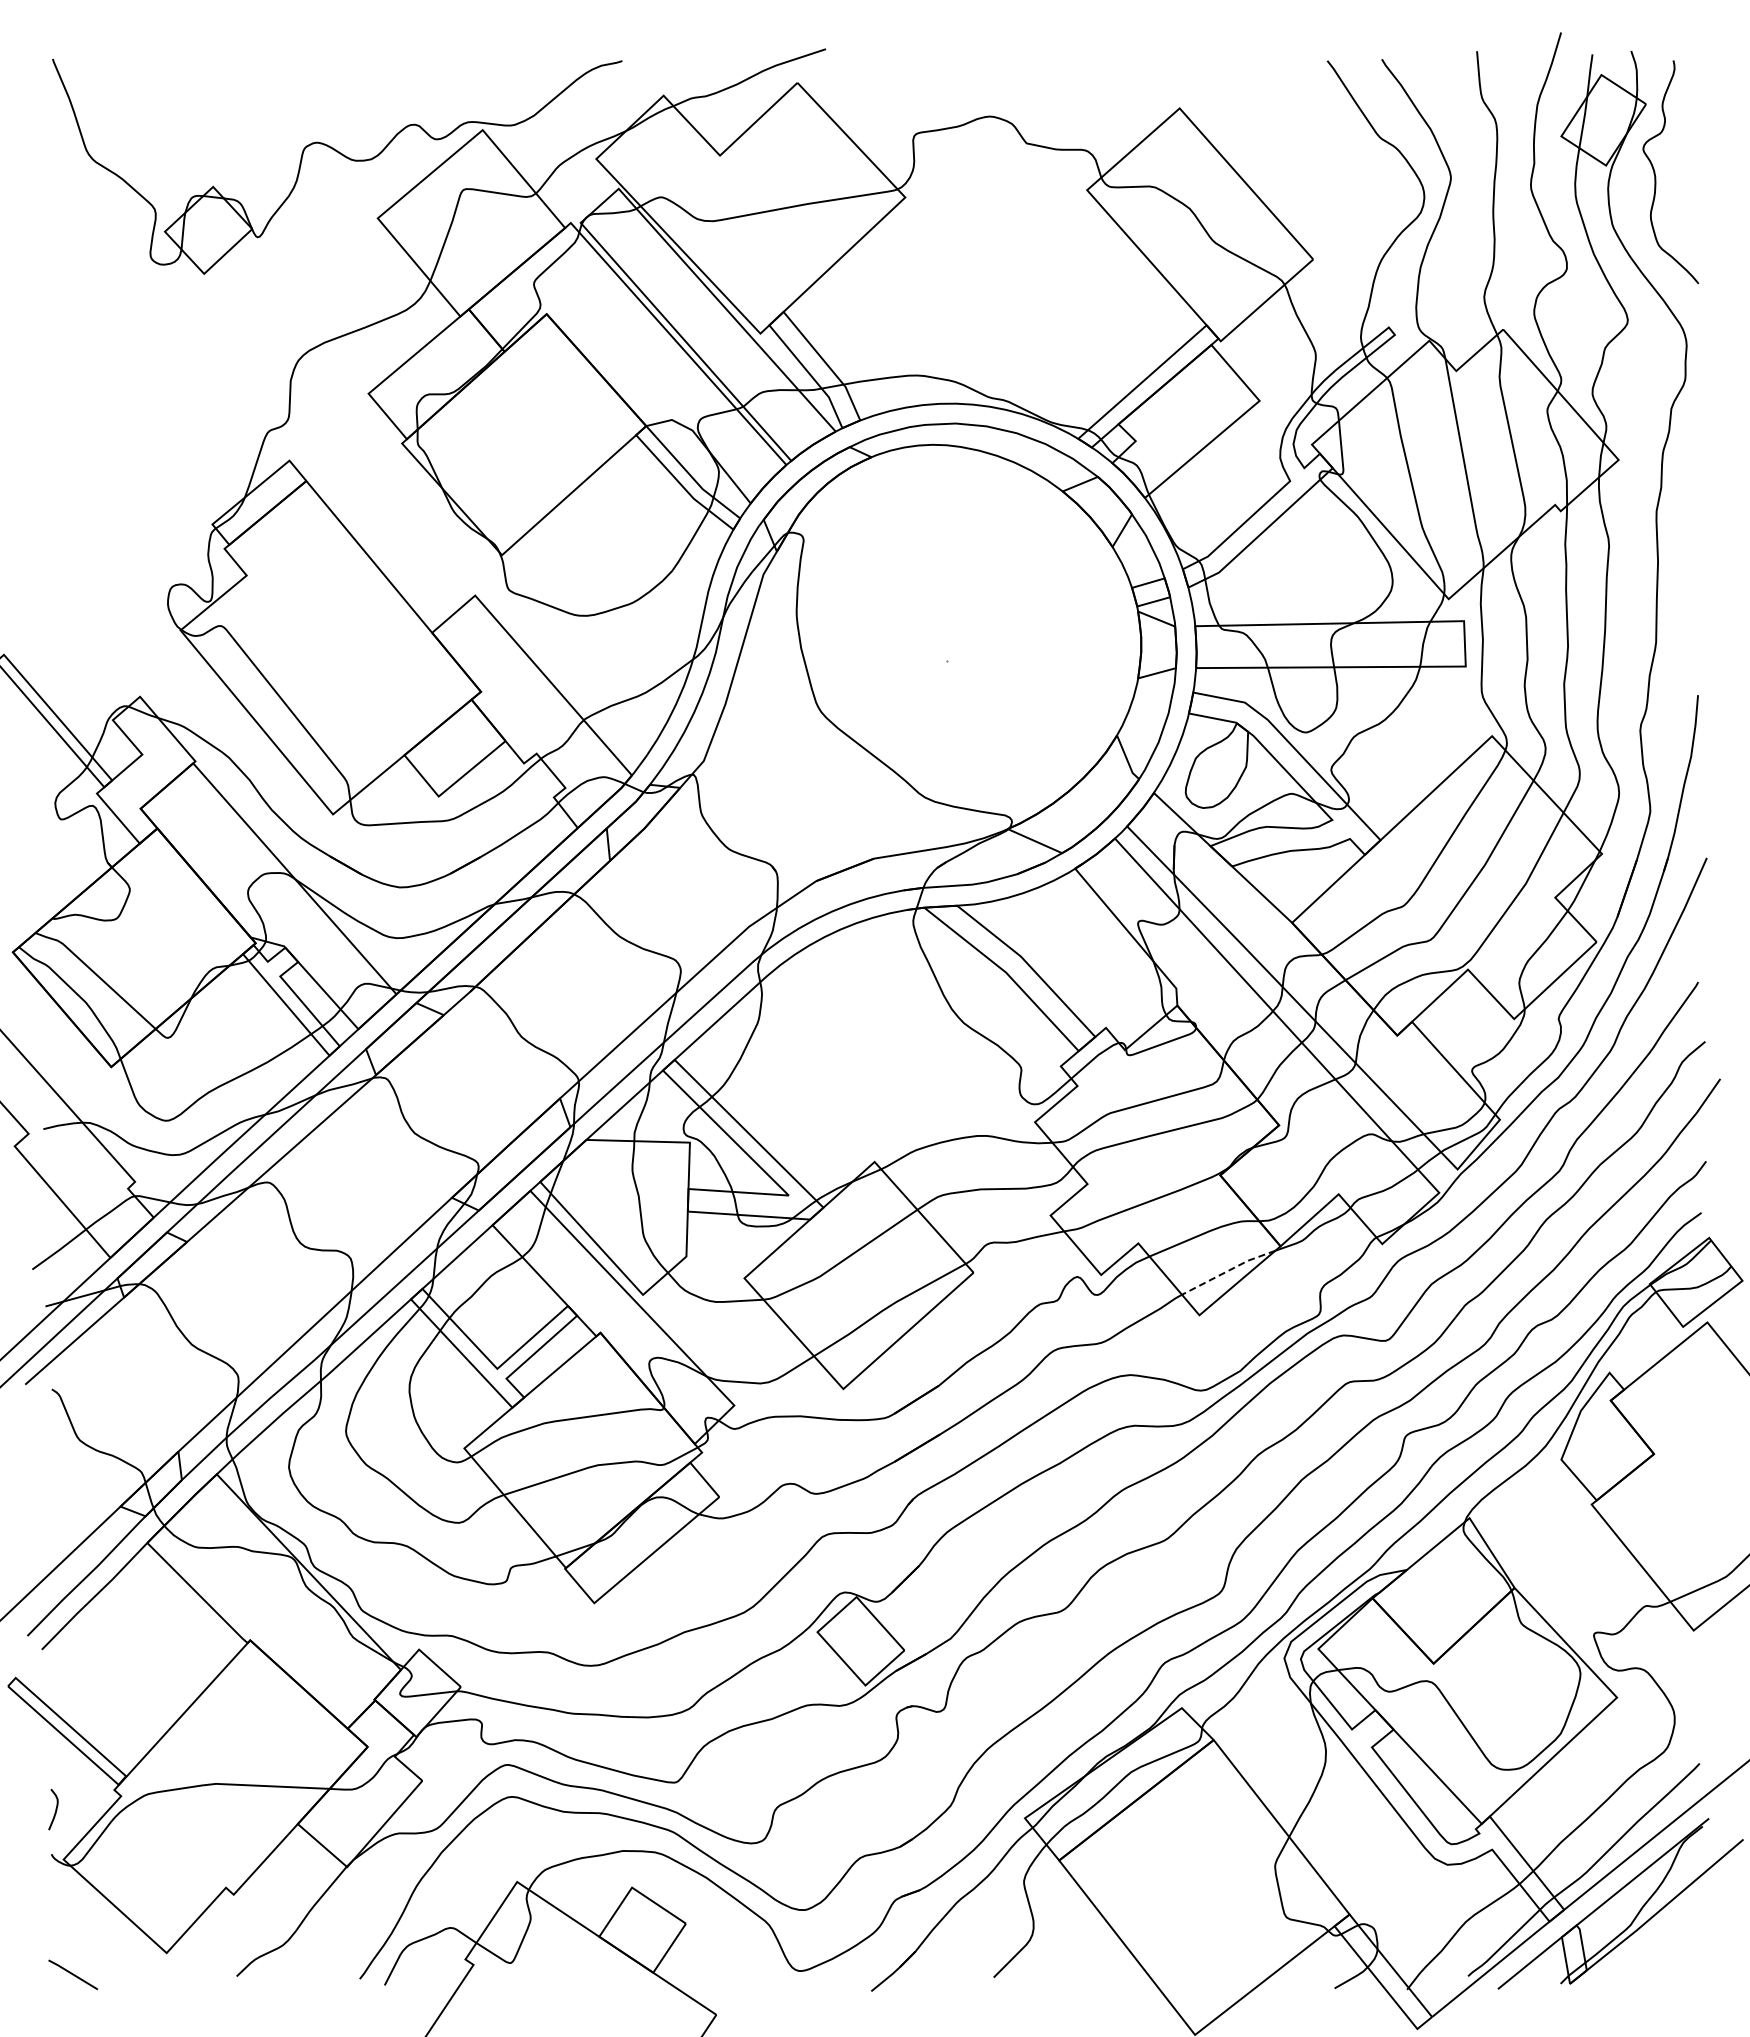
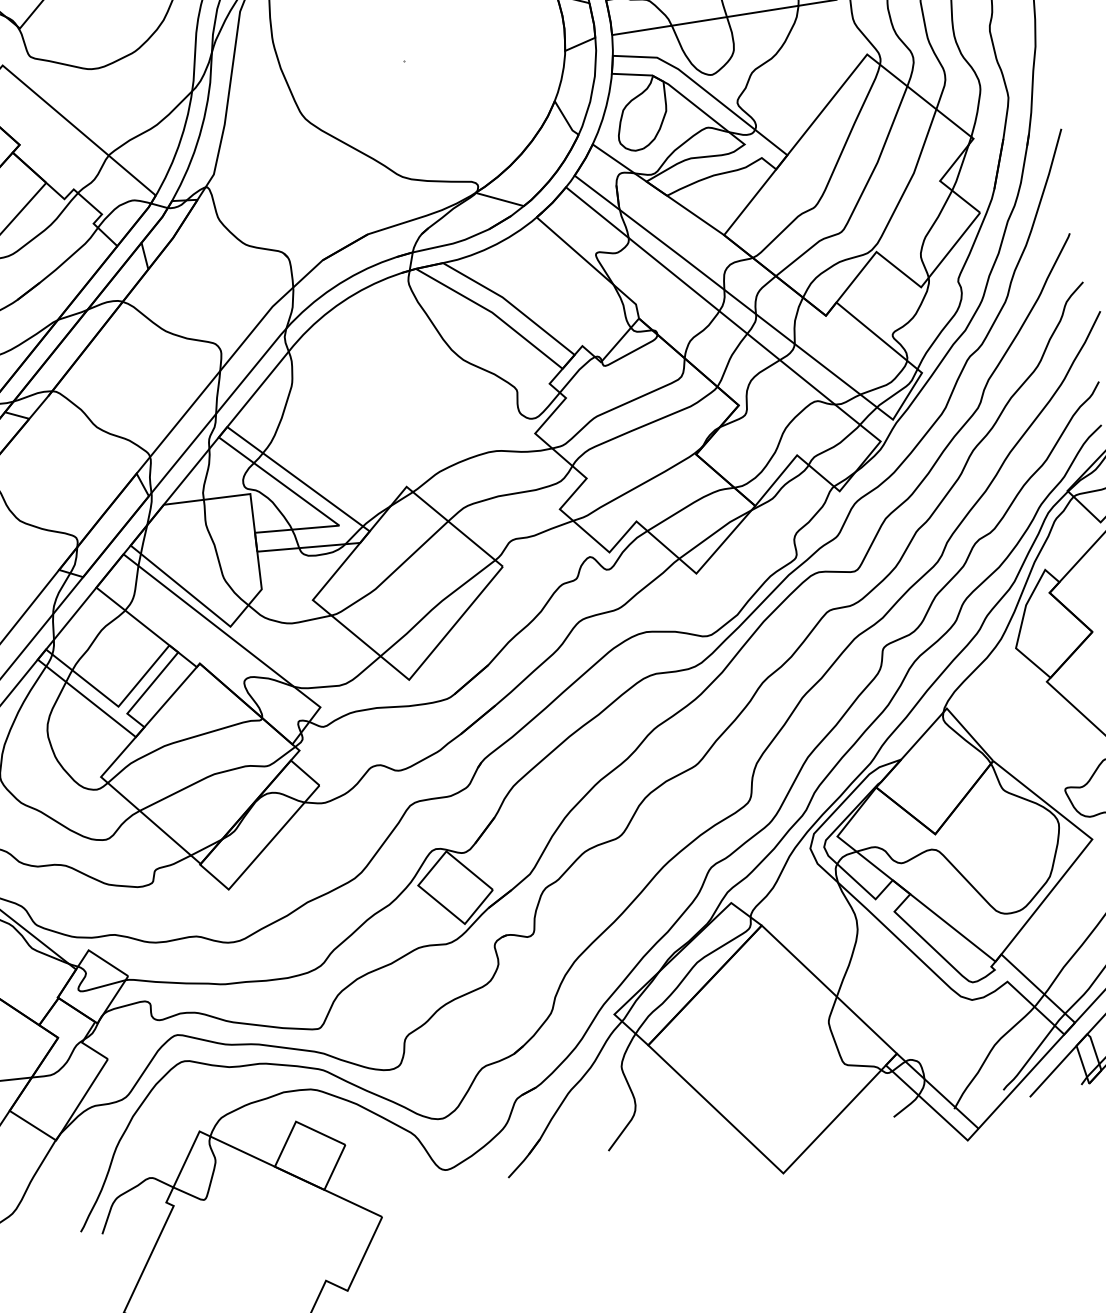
line: (1228, 1270) -> (714, 532), dashed -> solid

